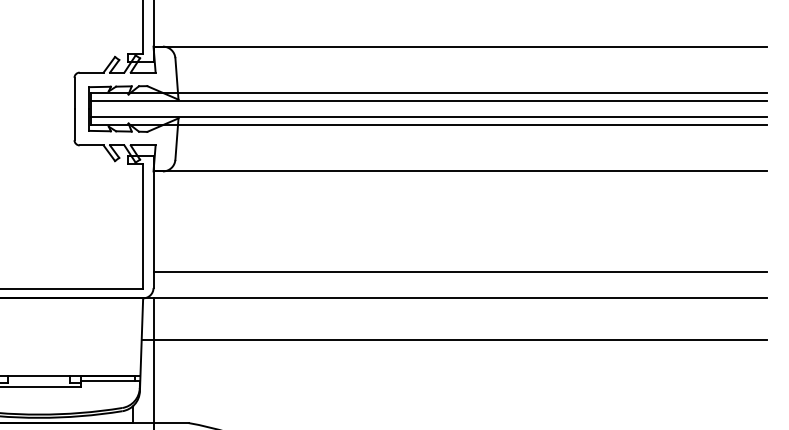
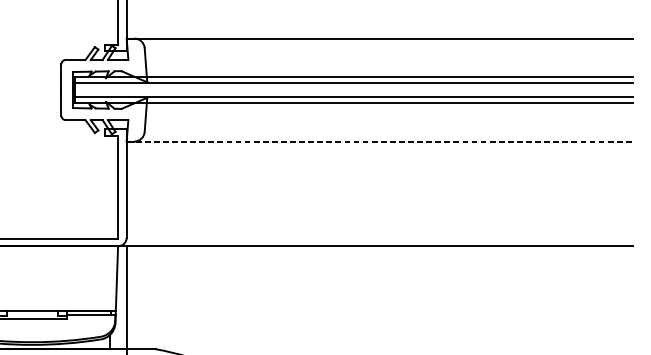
line: (460, 171) -> (379, 141), solid -> dashed
line: (460, 272) -> (379, 224), removed
line: (454, 339) -> (375, 280), removed

